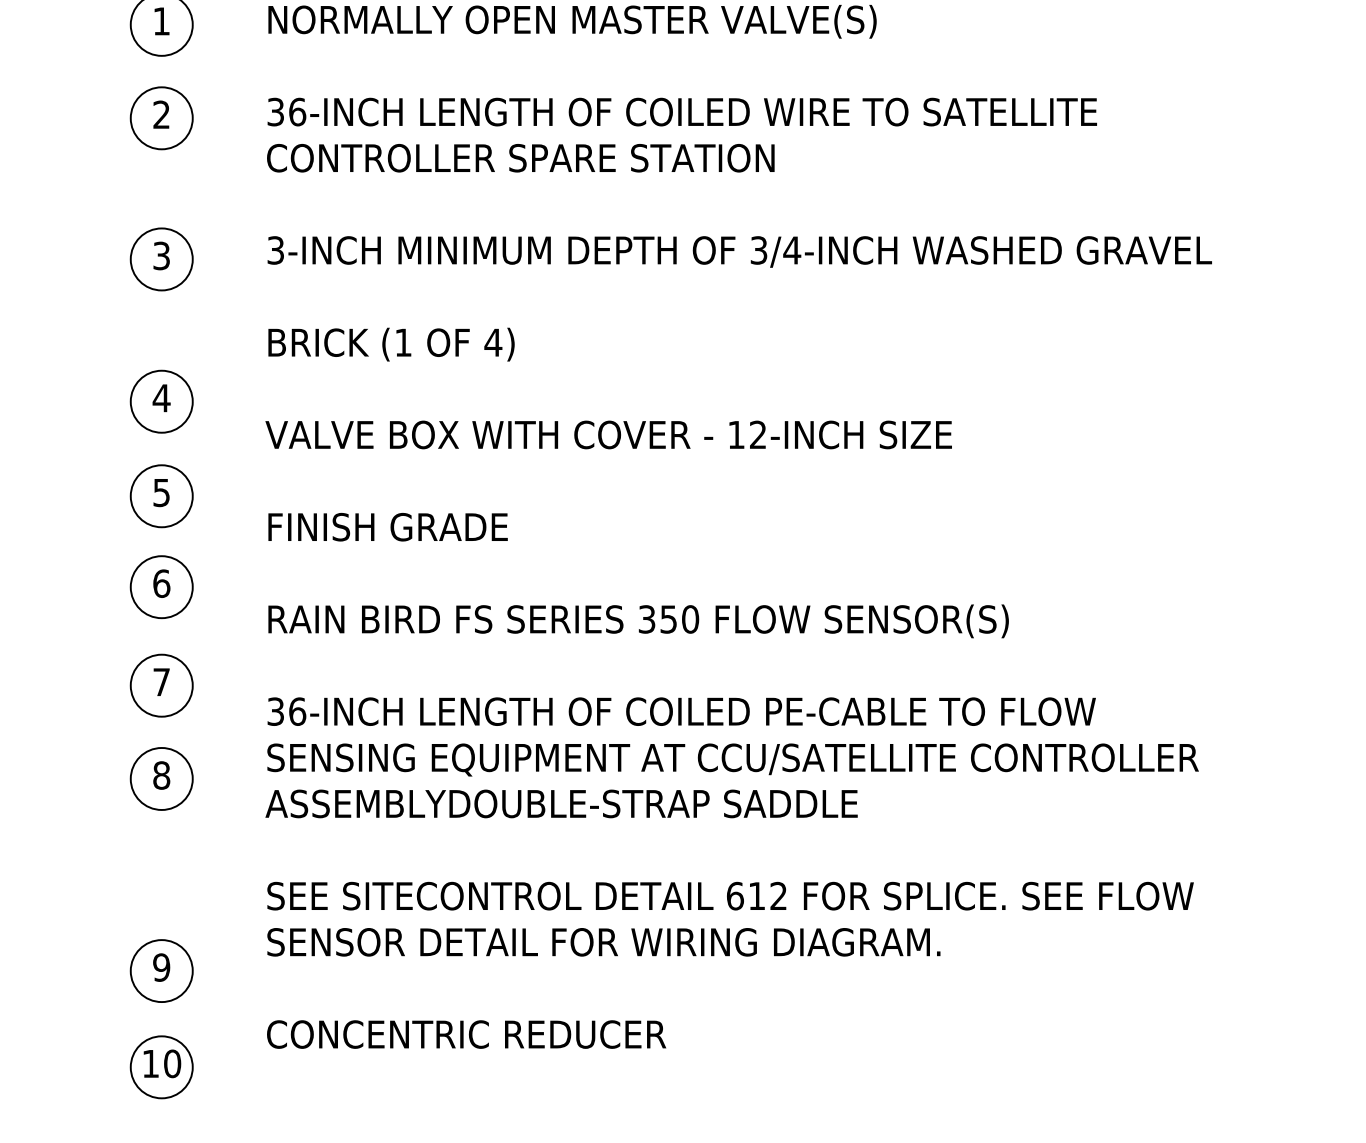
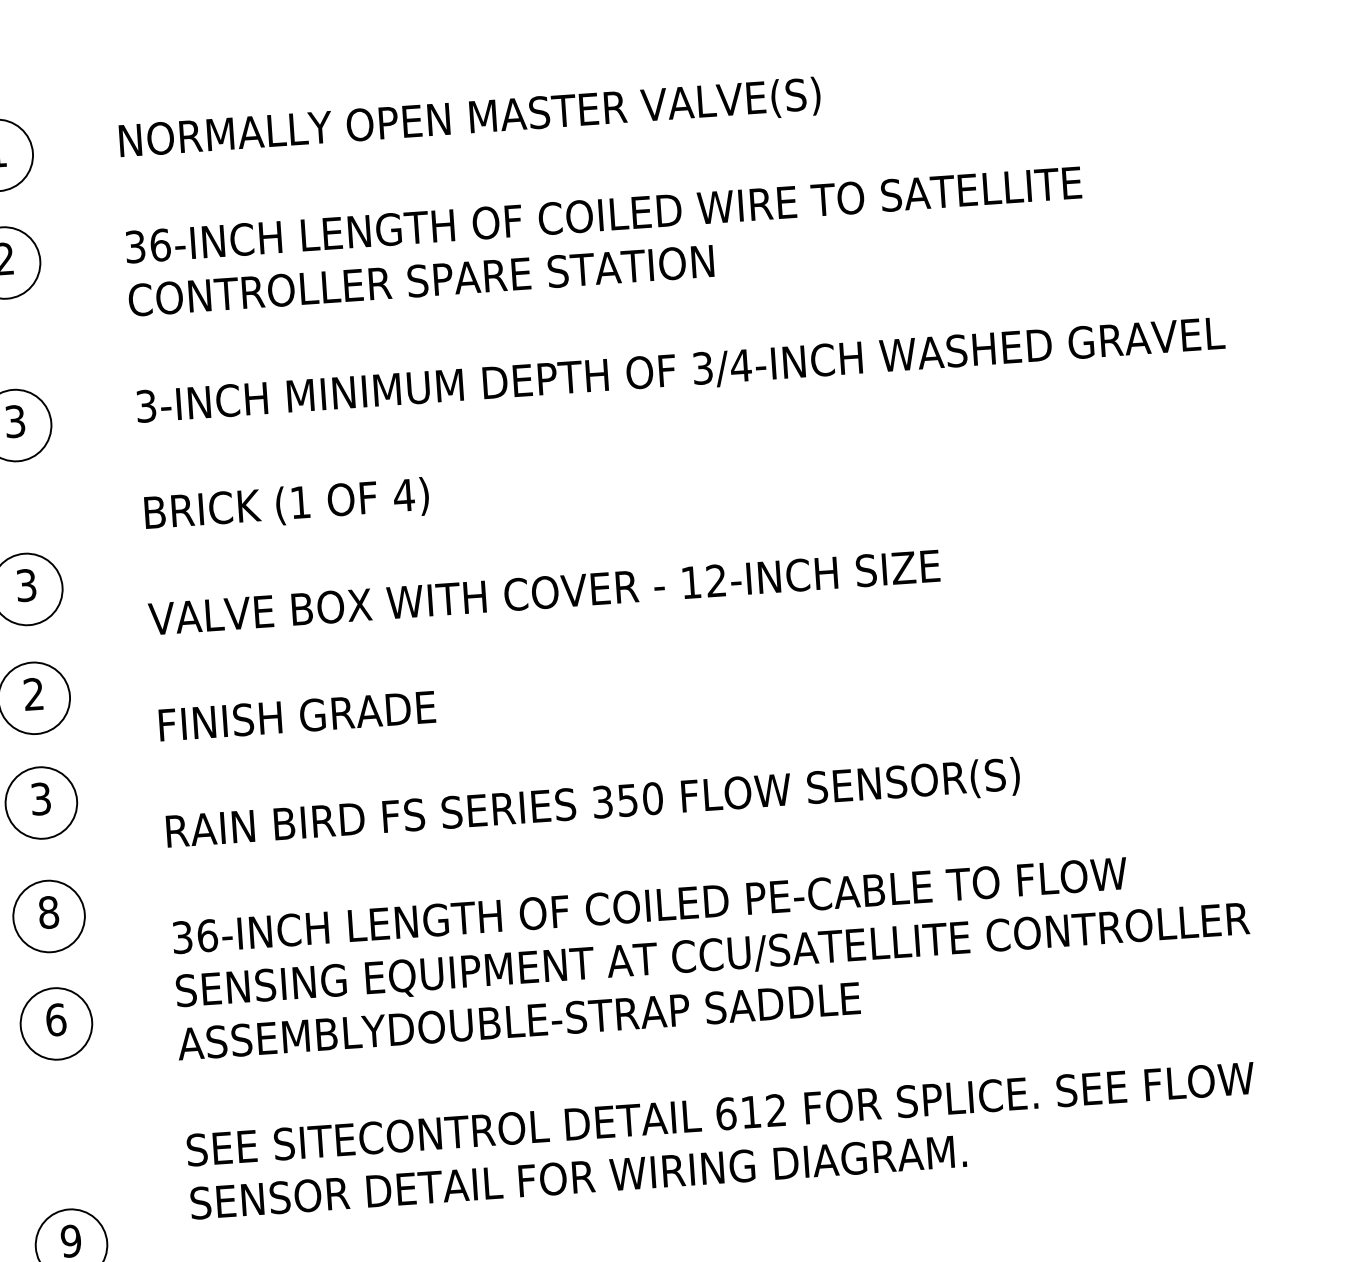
text: (161, 398) -> (26, 585), 4 -> 3
text: (161, 492) -> (33, 694), 5 -> 2
text: (161, 583) -> (40, 798), 6 -> 3
text: (161, 682) -> (48, 912), 7 -> 8
text: (161, 775) -> (55, 1019), 8 -> 6

